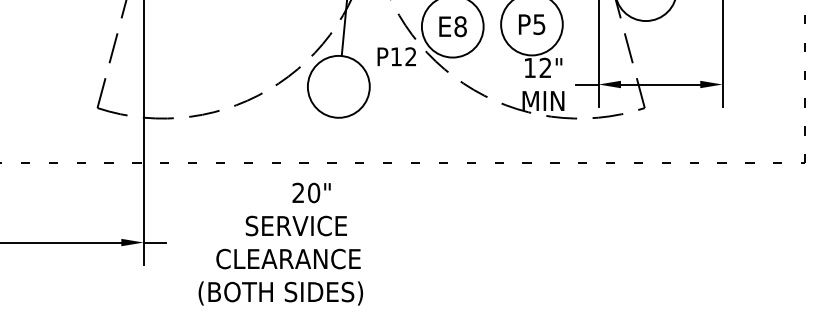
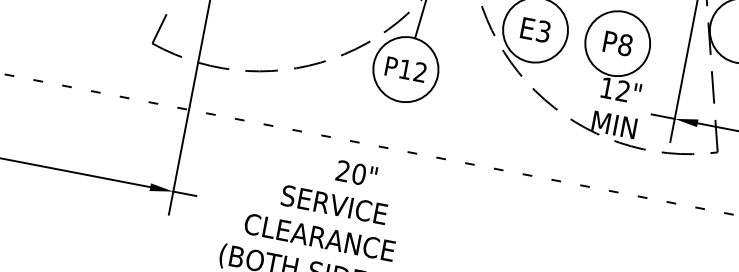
text: (539, 24) -> (625, 45), P5 -> P8
text: (460, 26) -> (543, 31), E8 -> E3
text: (396, 56) -> (405, 69), moved

